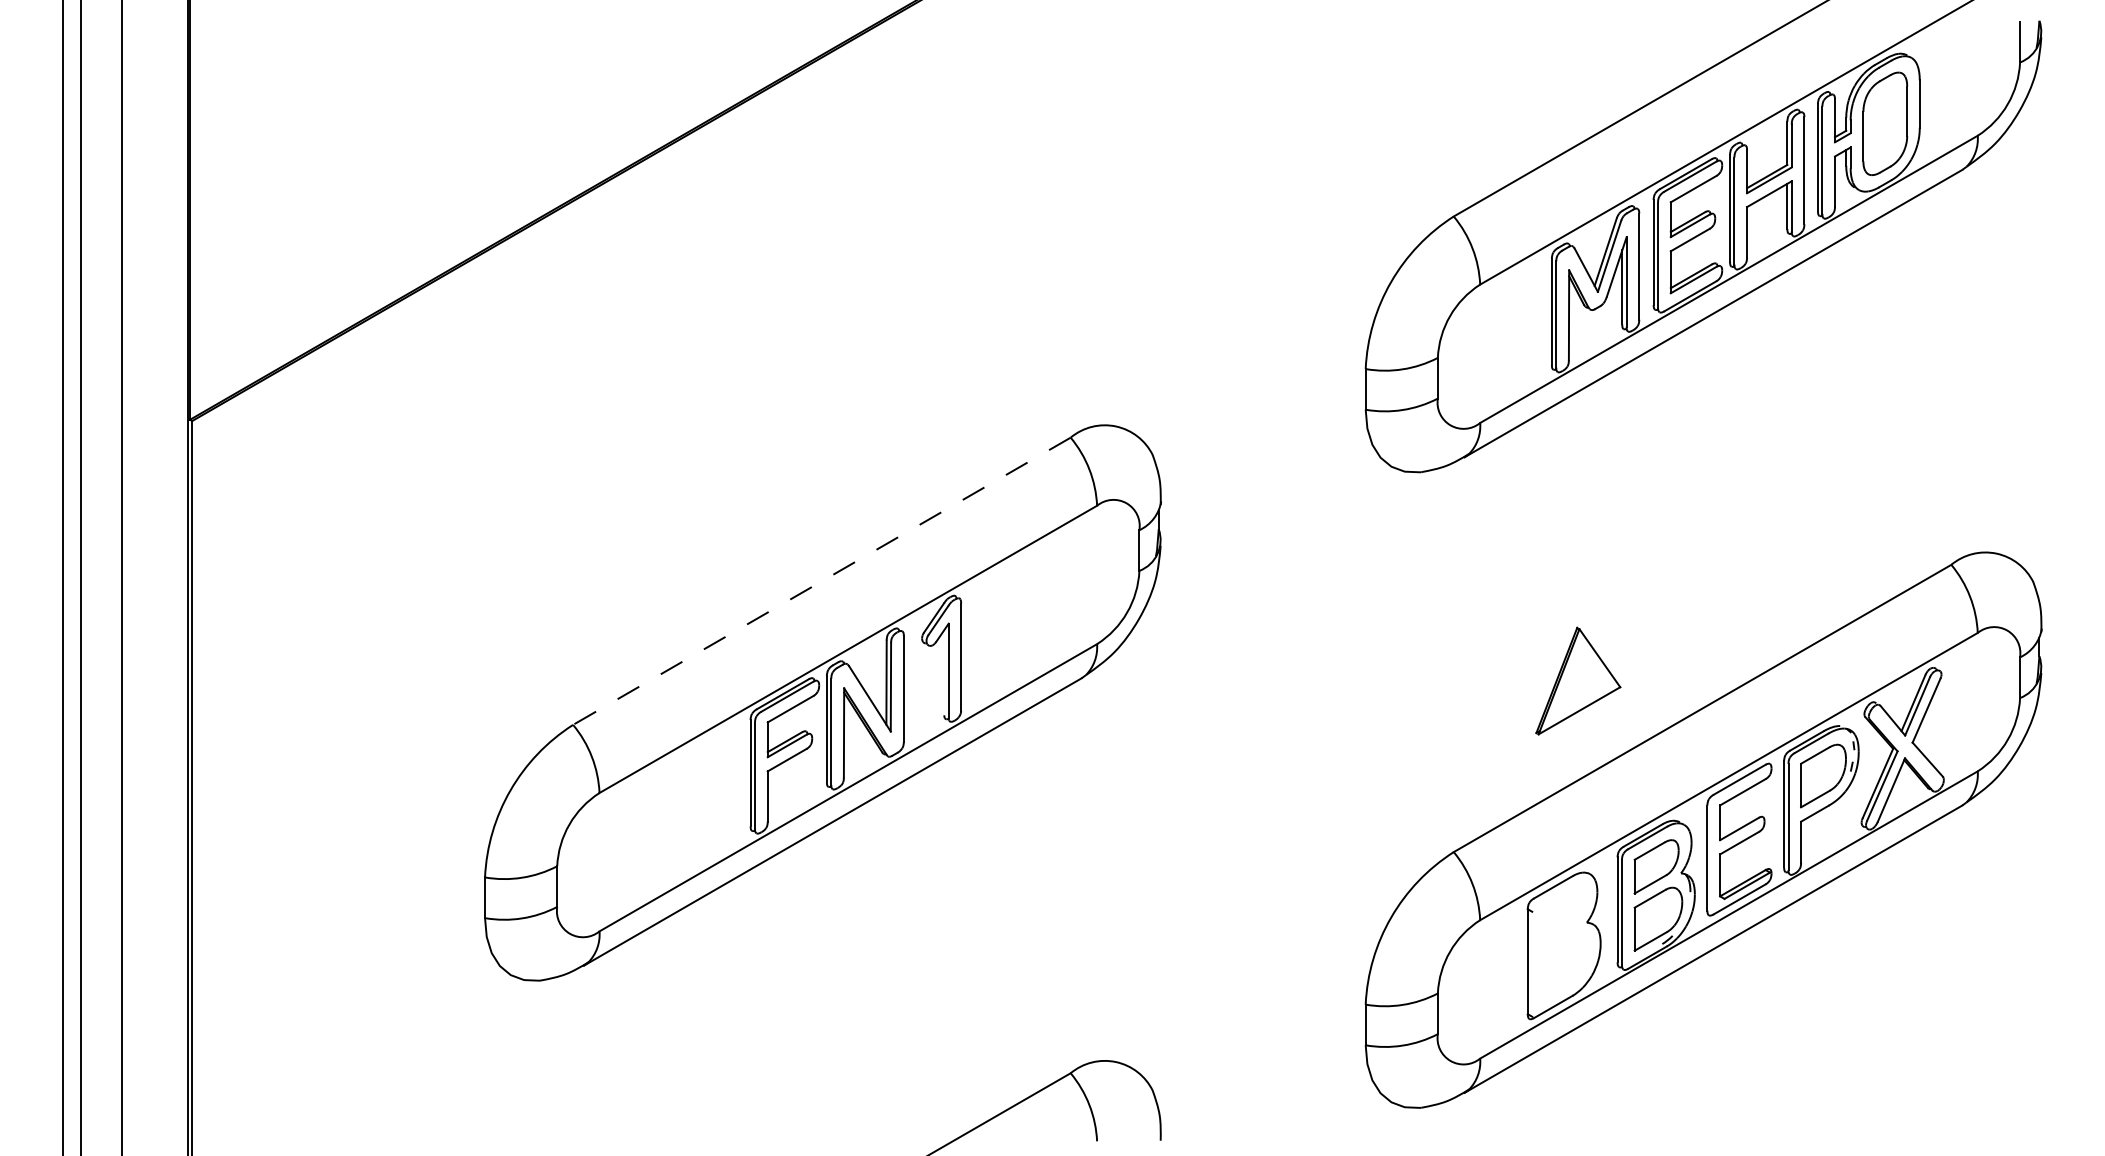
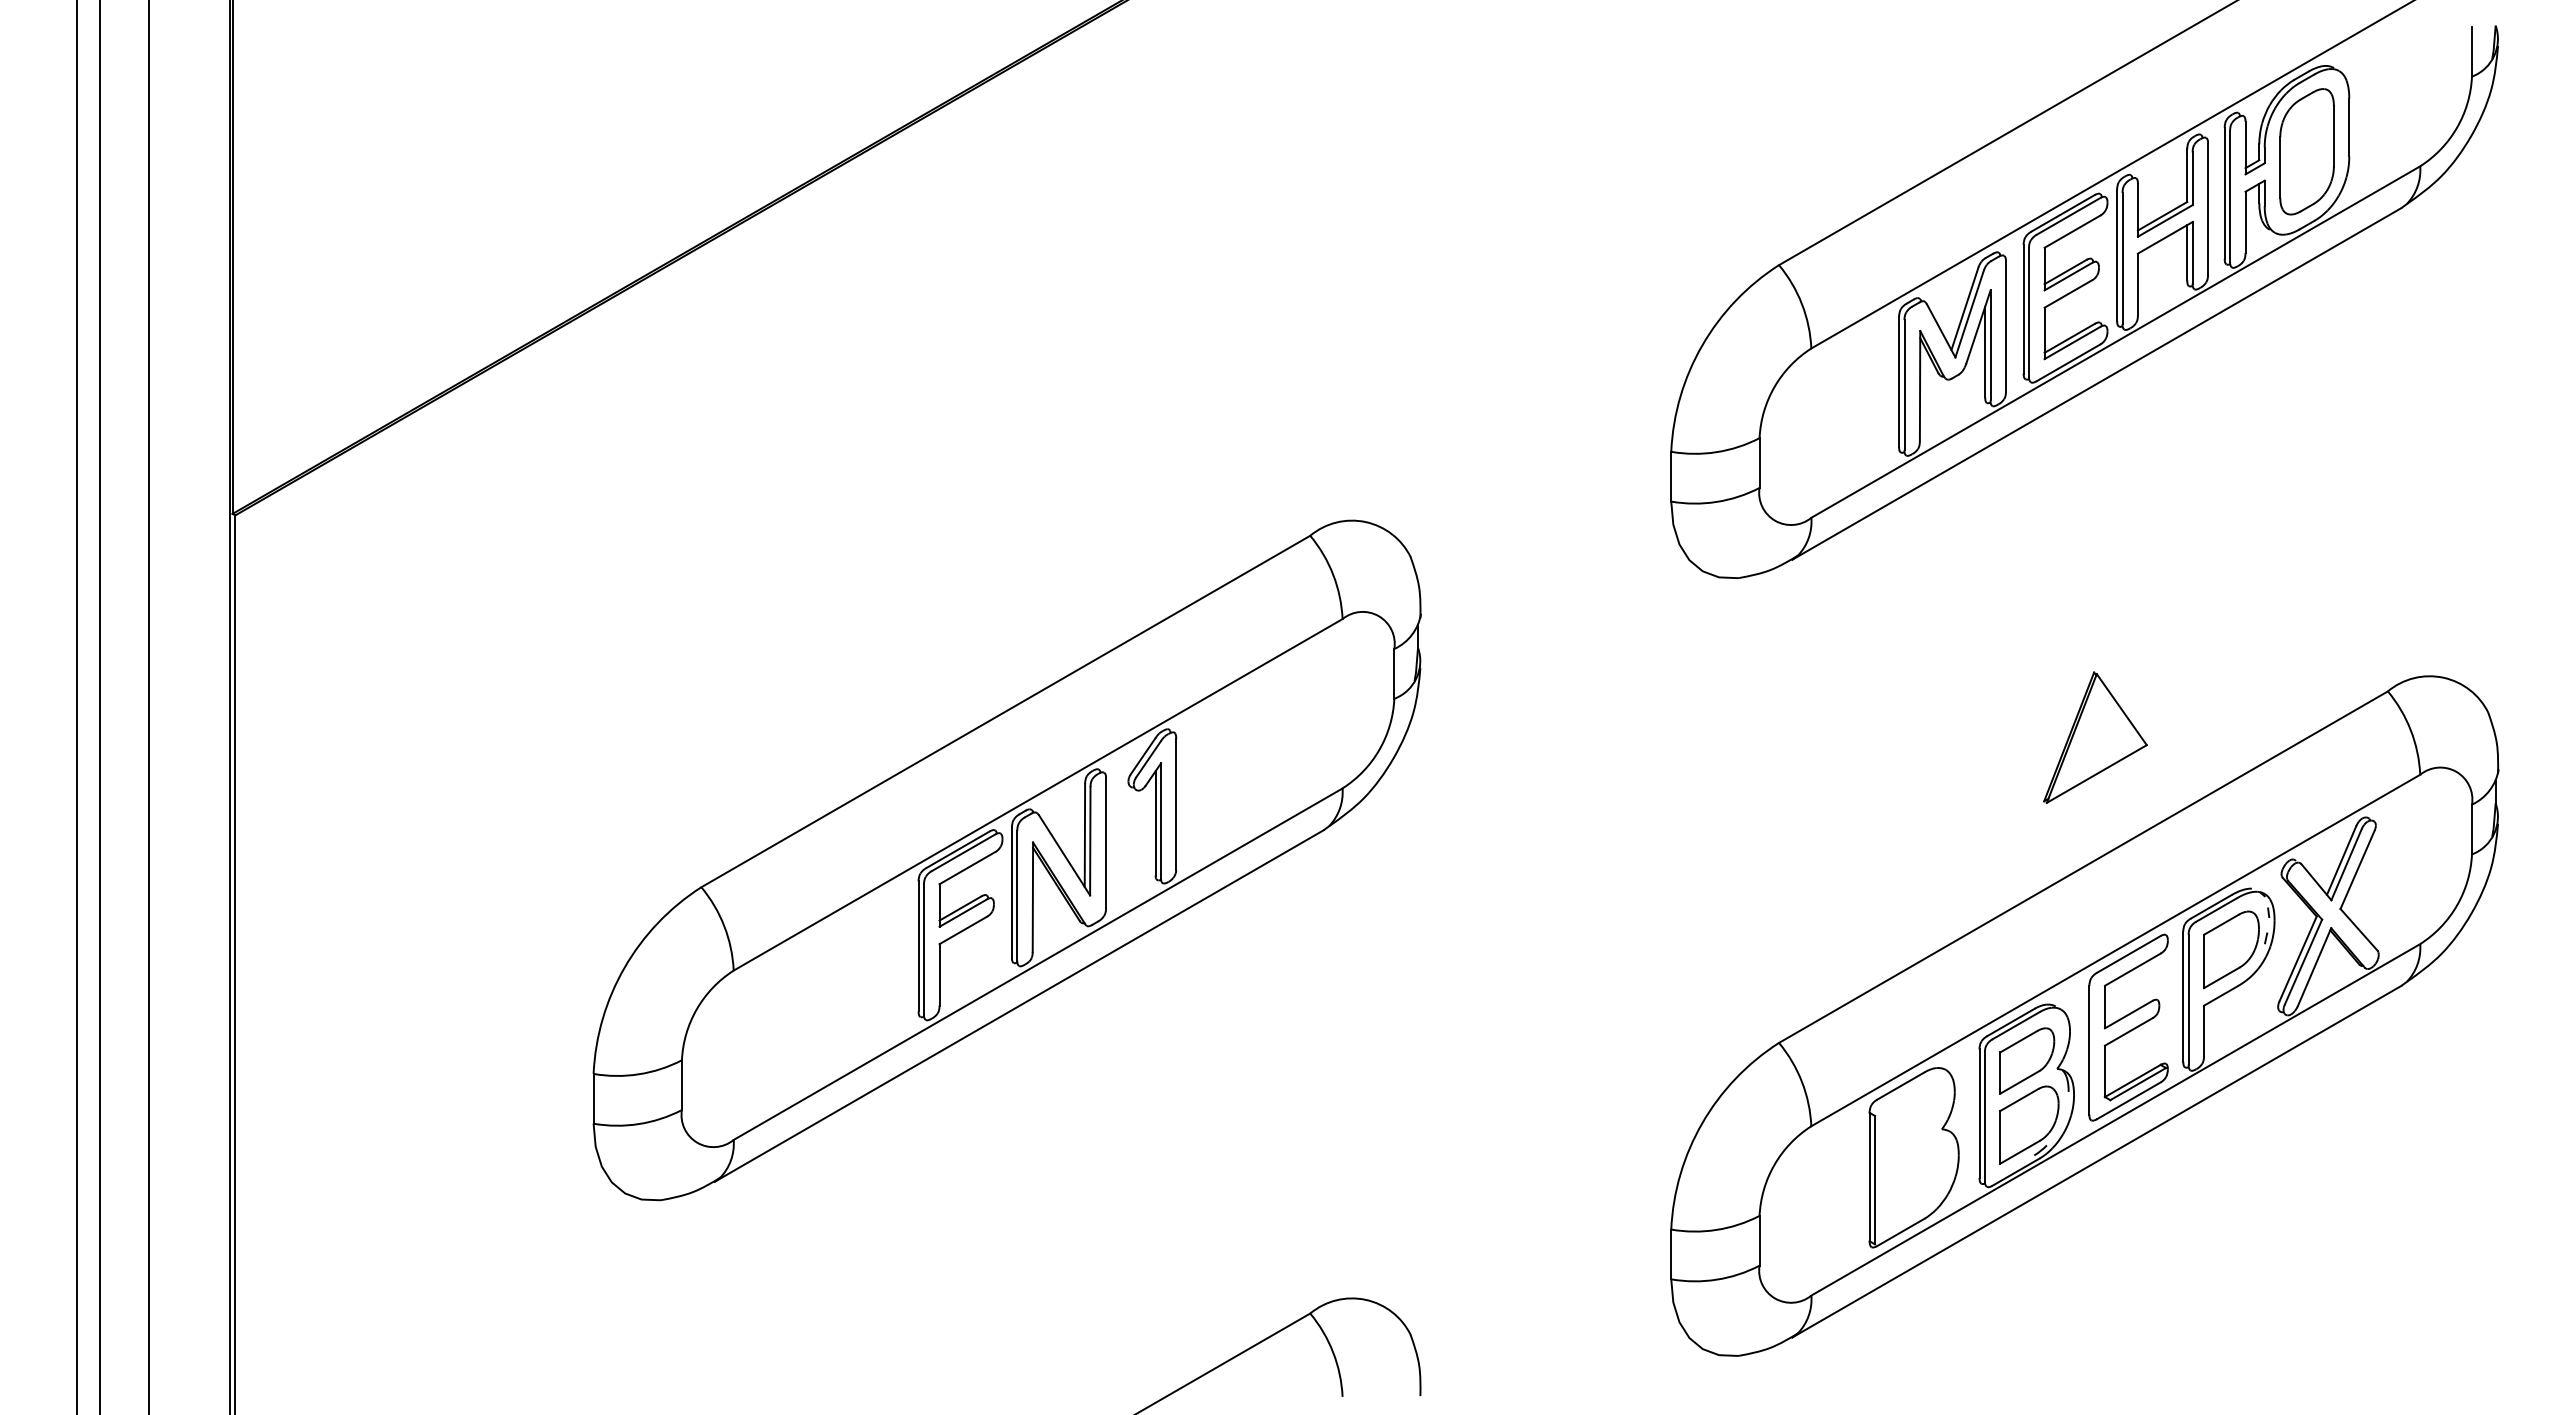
line: (821, 581) -> (1005, 711), dashed -> solid
line: (944, 672) -> (1155, 823), added
part: (1578, 680) -> (2095, 737), moved
line: (1532, 963) -> (1875, 1179), added

